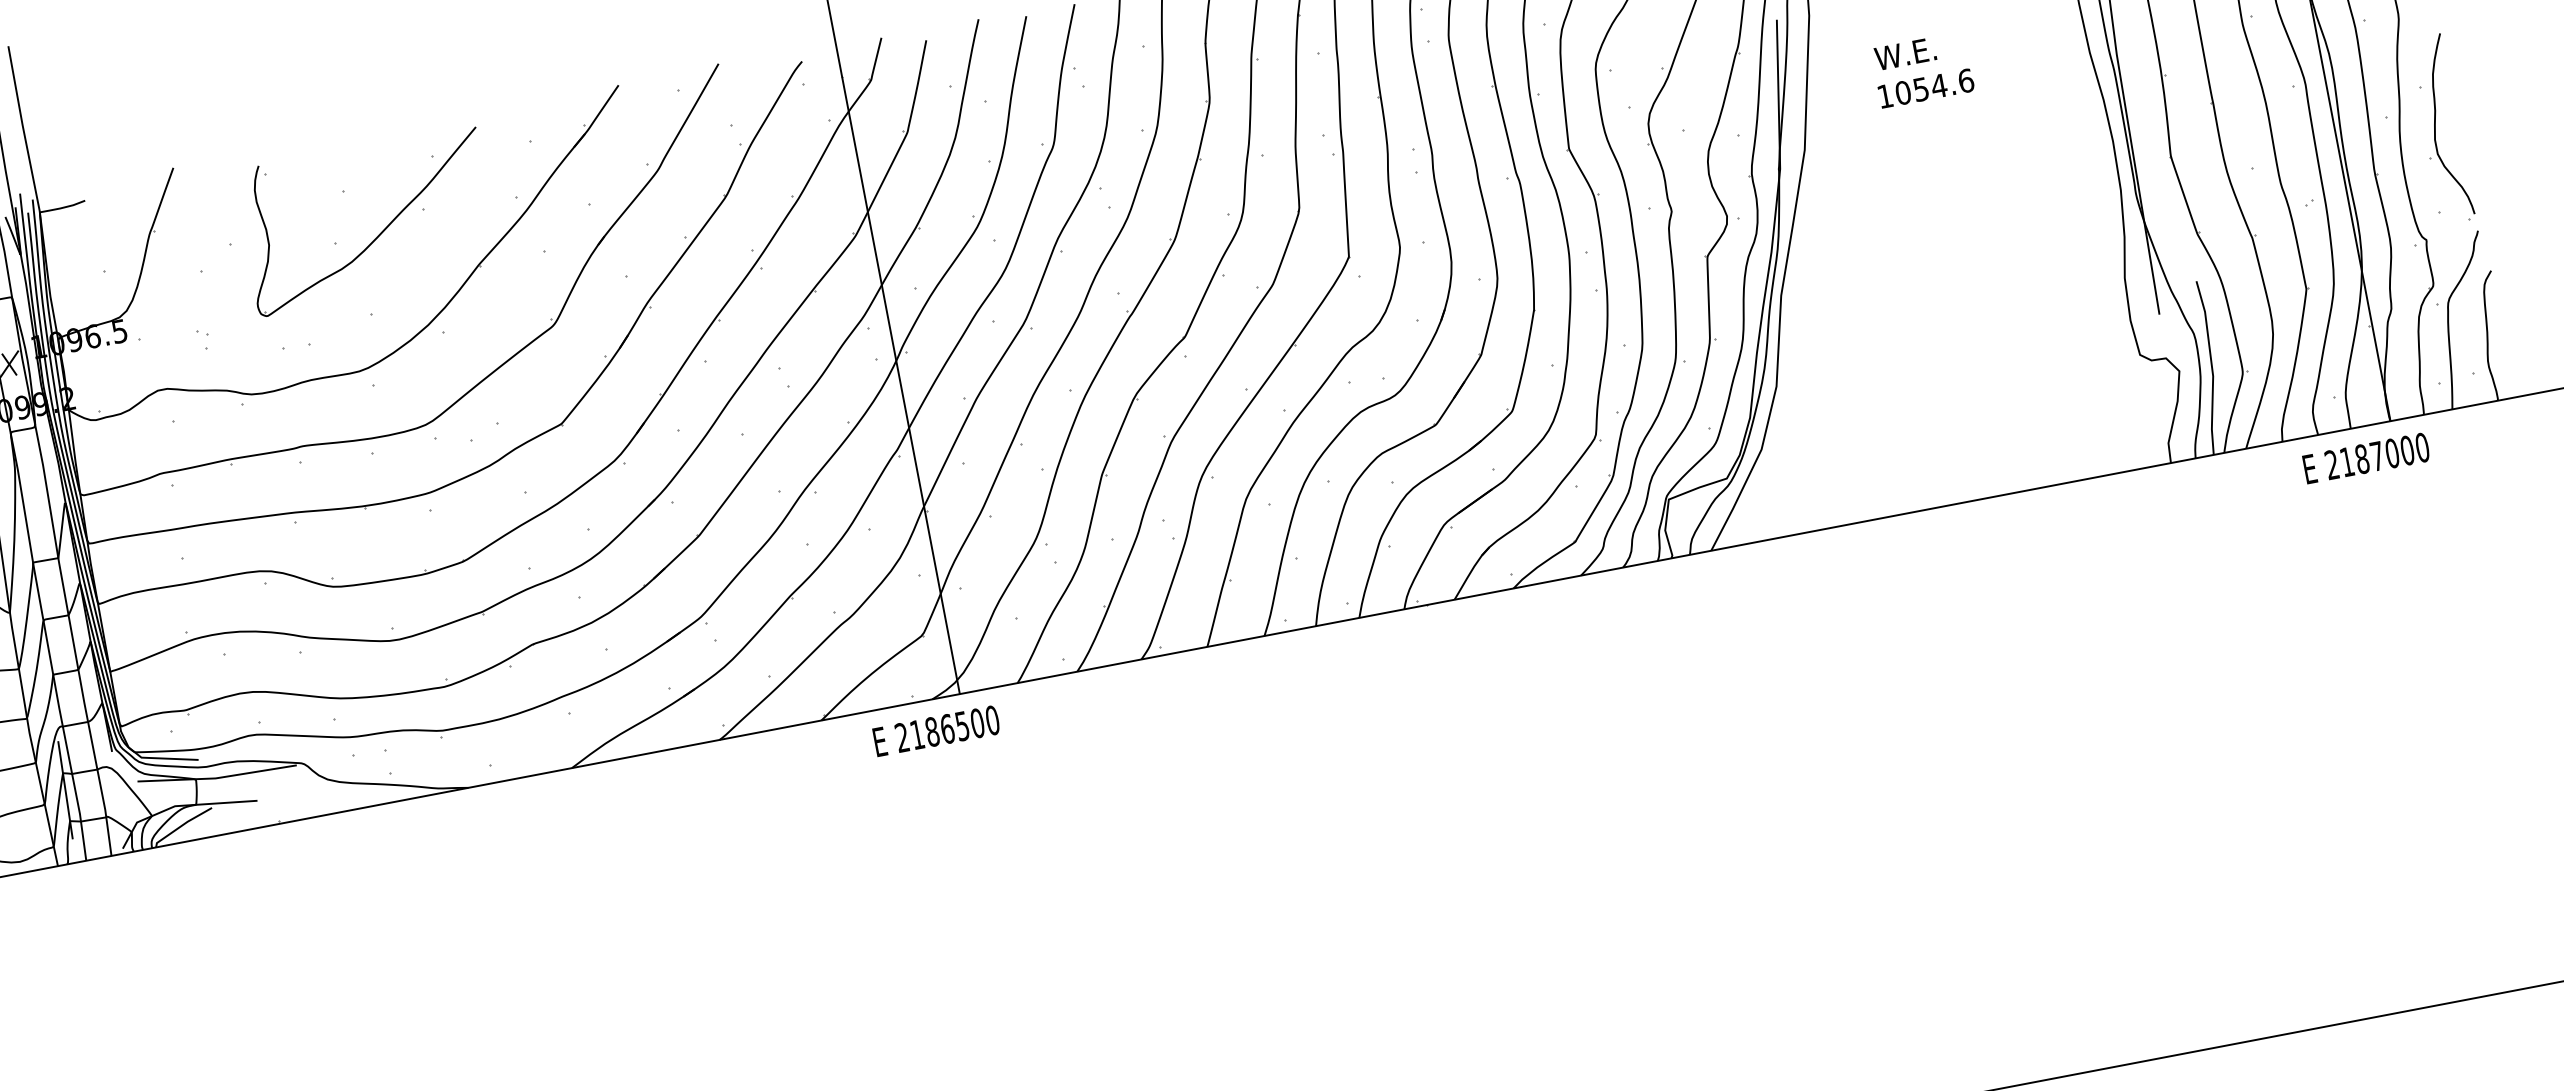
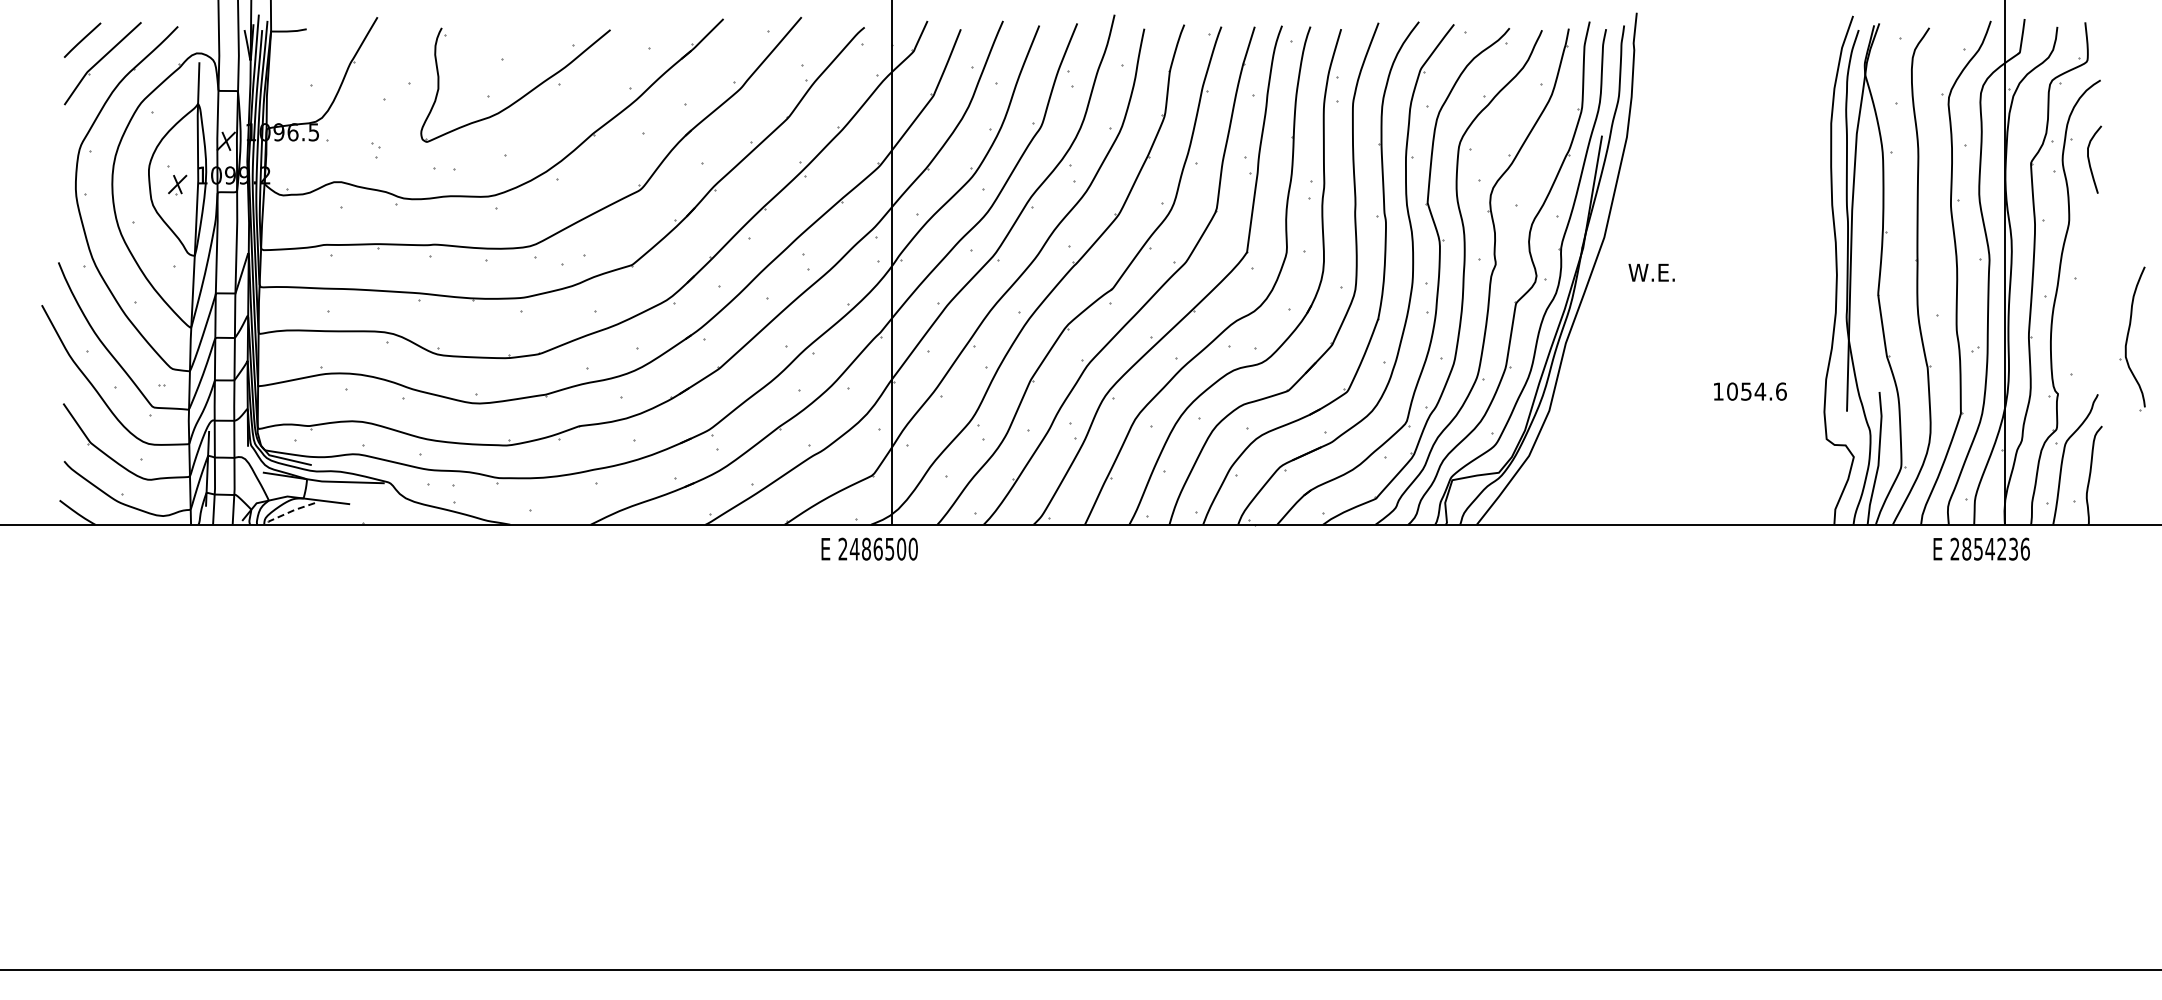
text: (1905, 53) -> (1651, 272), moved
text: (1926, 88) -> (1750, 391), moved
part: (2441, 128) -> (2132, 338), moved
text: (2383, 454) -> (1995, 548), 2187000 -> 2854236
text: (917, 735) -> (854, 549), 2186500 -> 2486500
line: (181, 826) -> (289, 512), solid -> dashed

